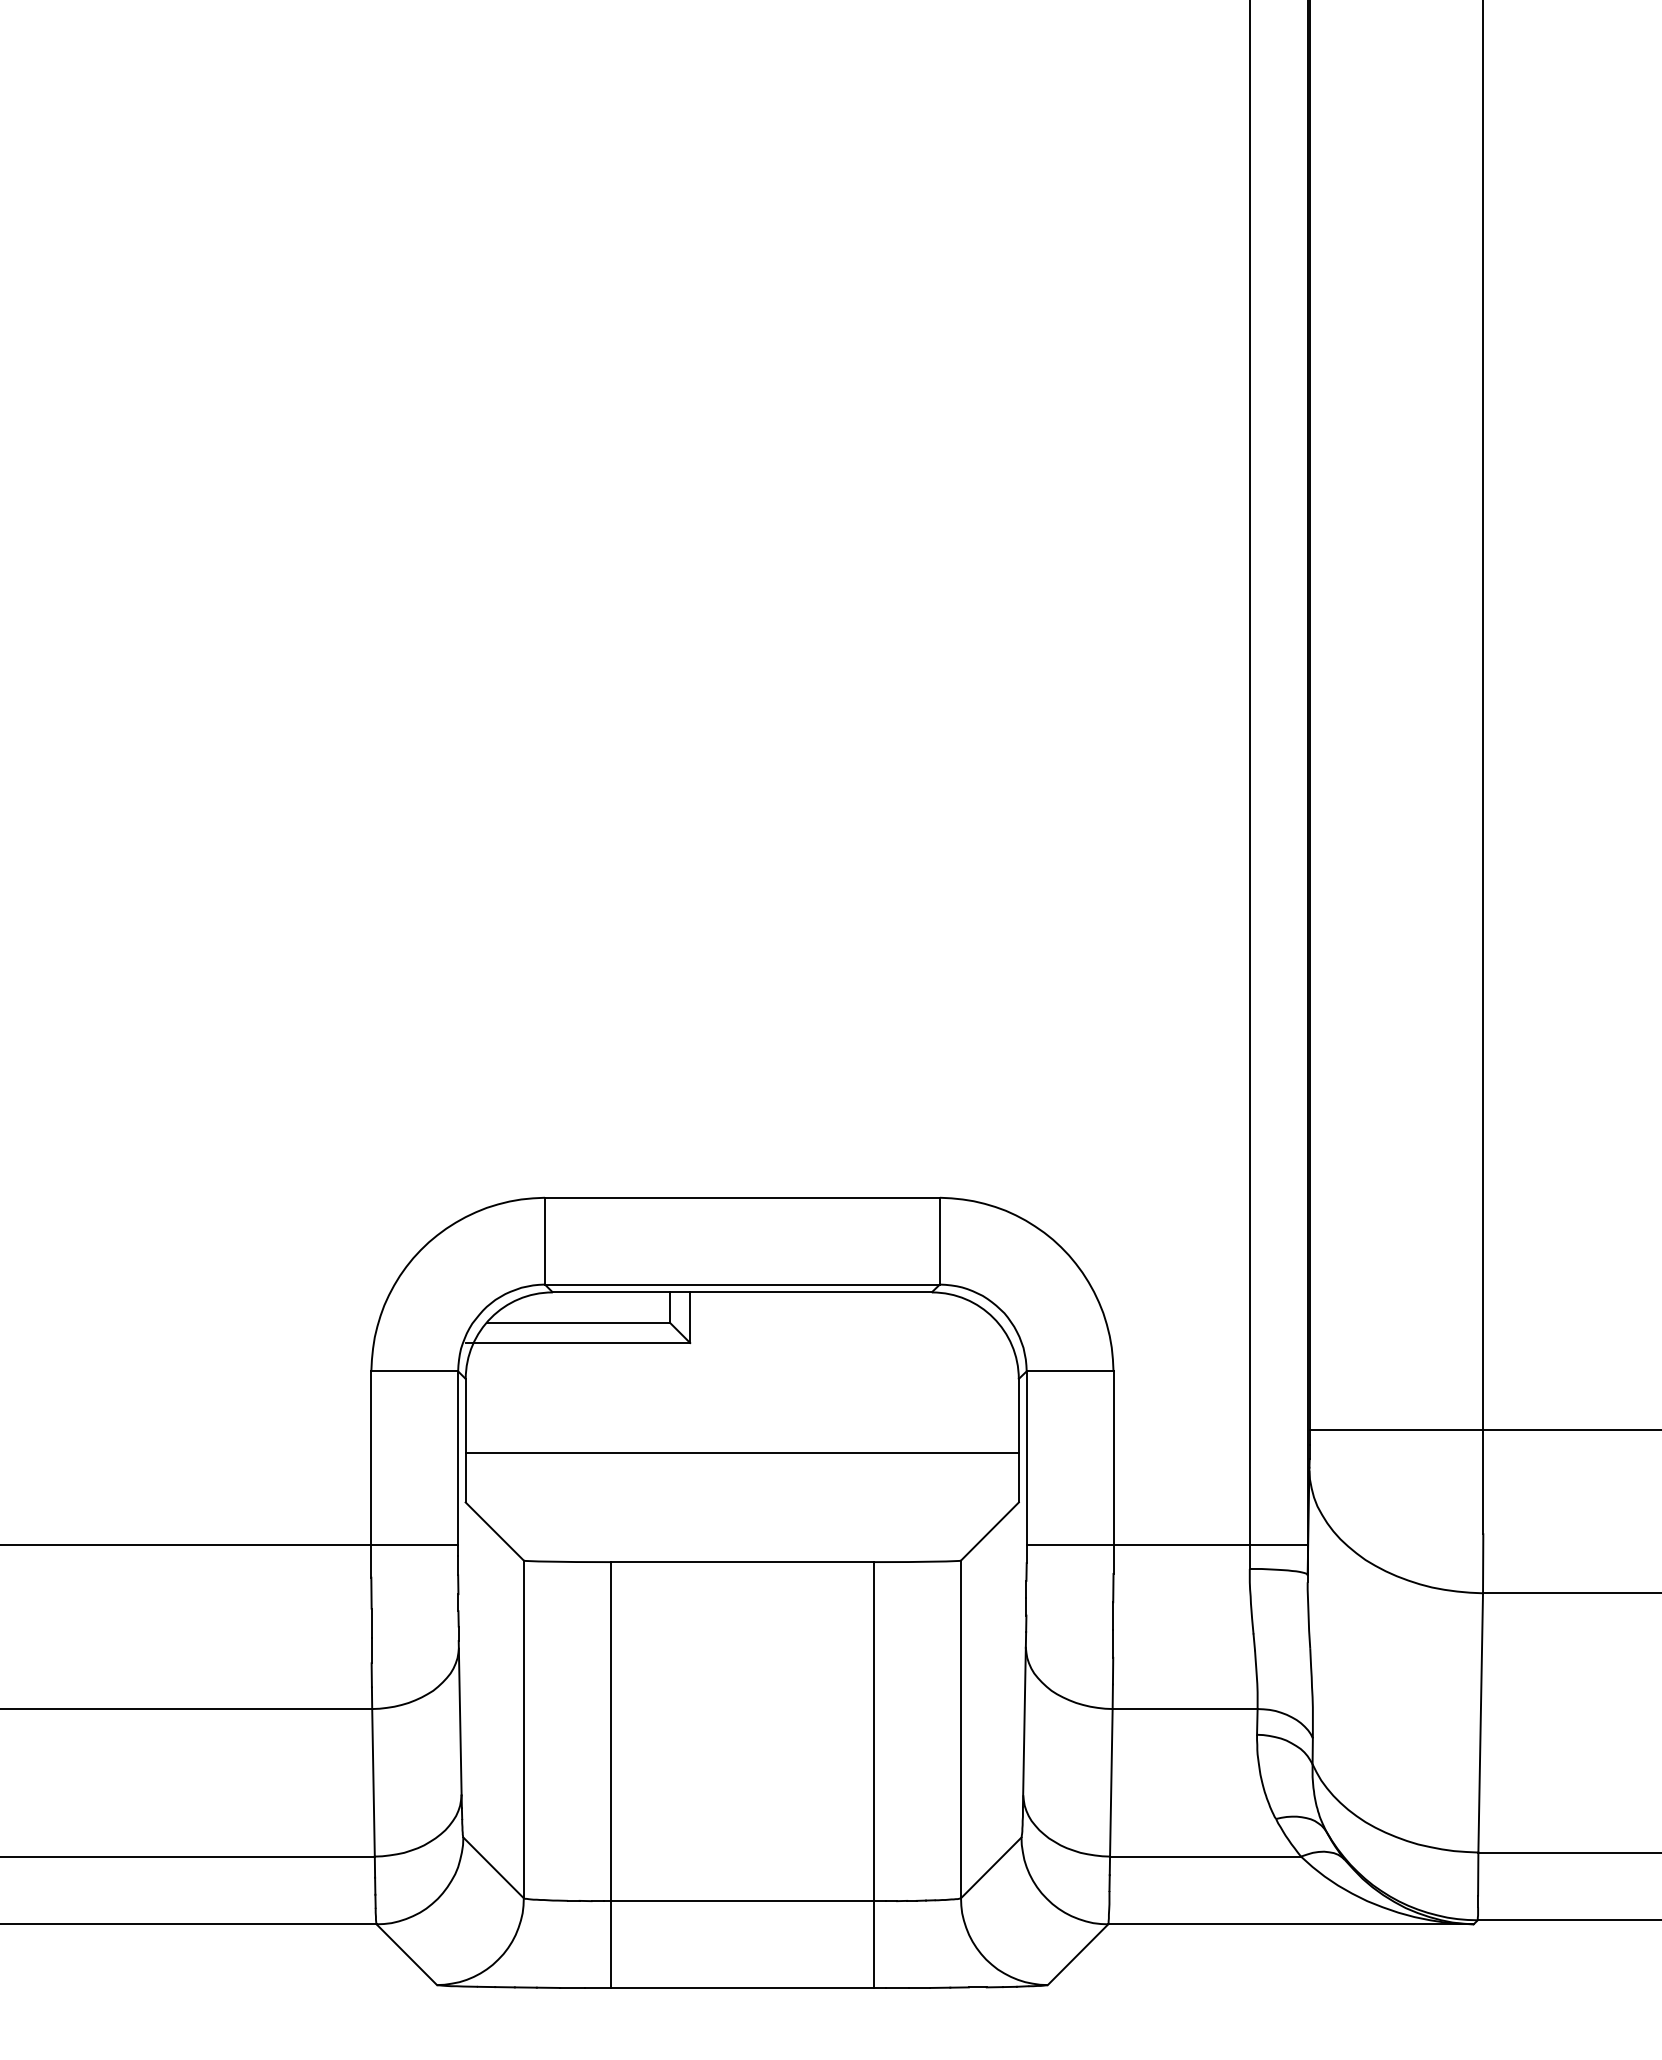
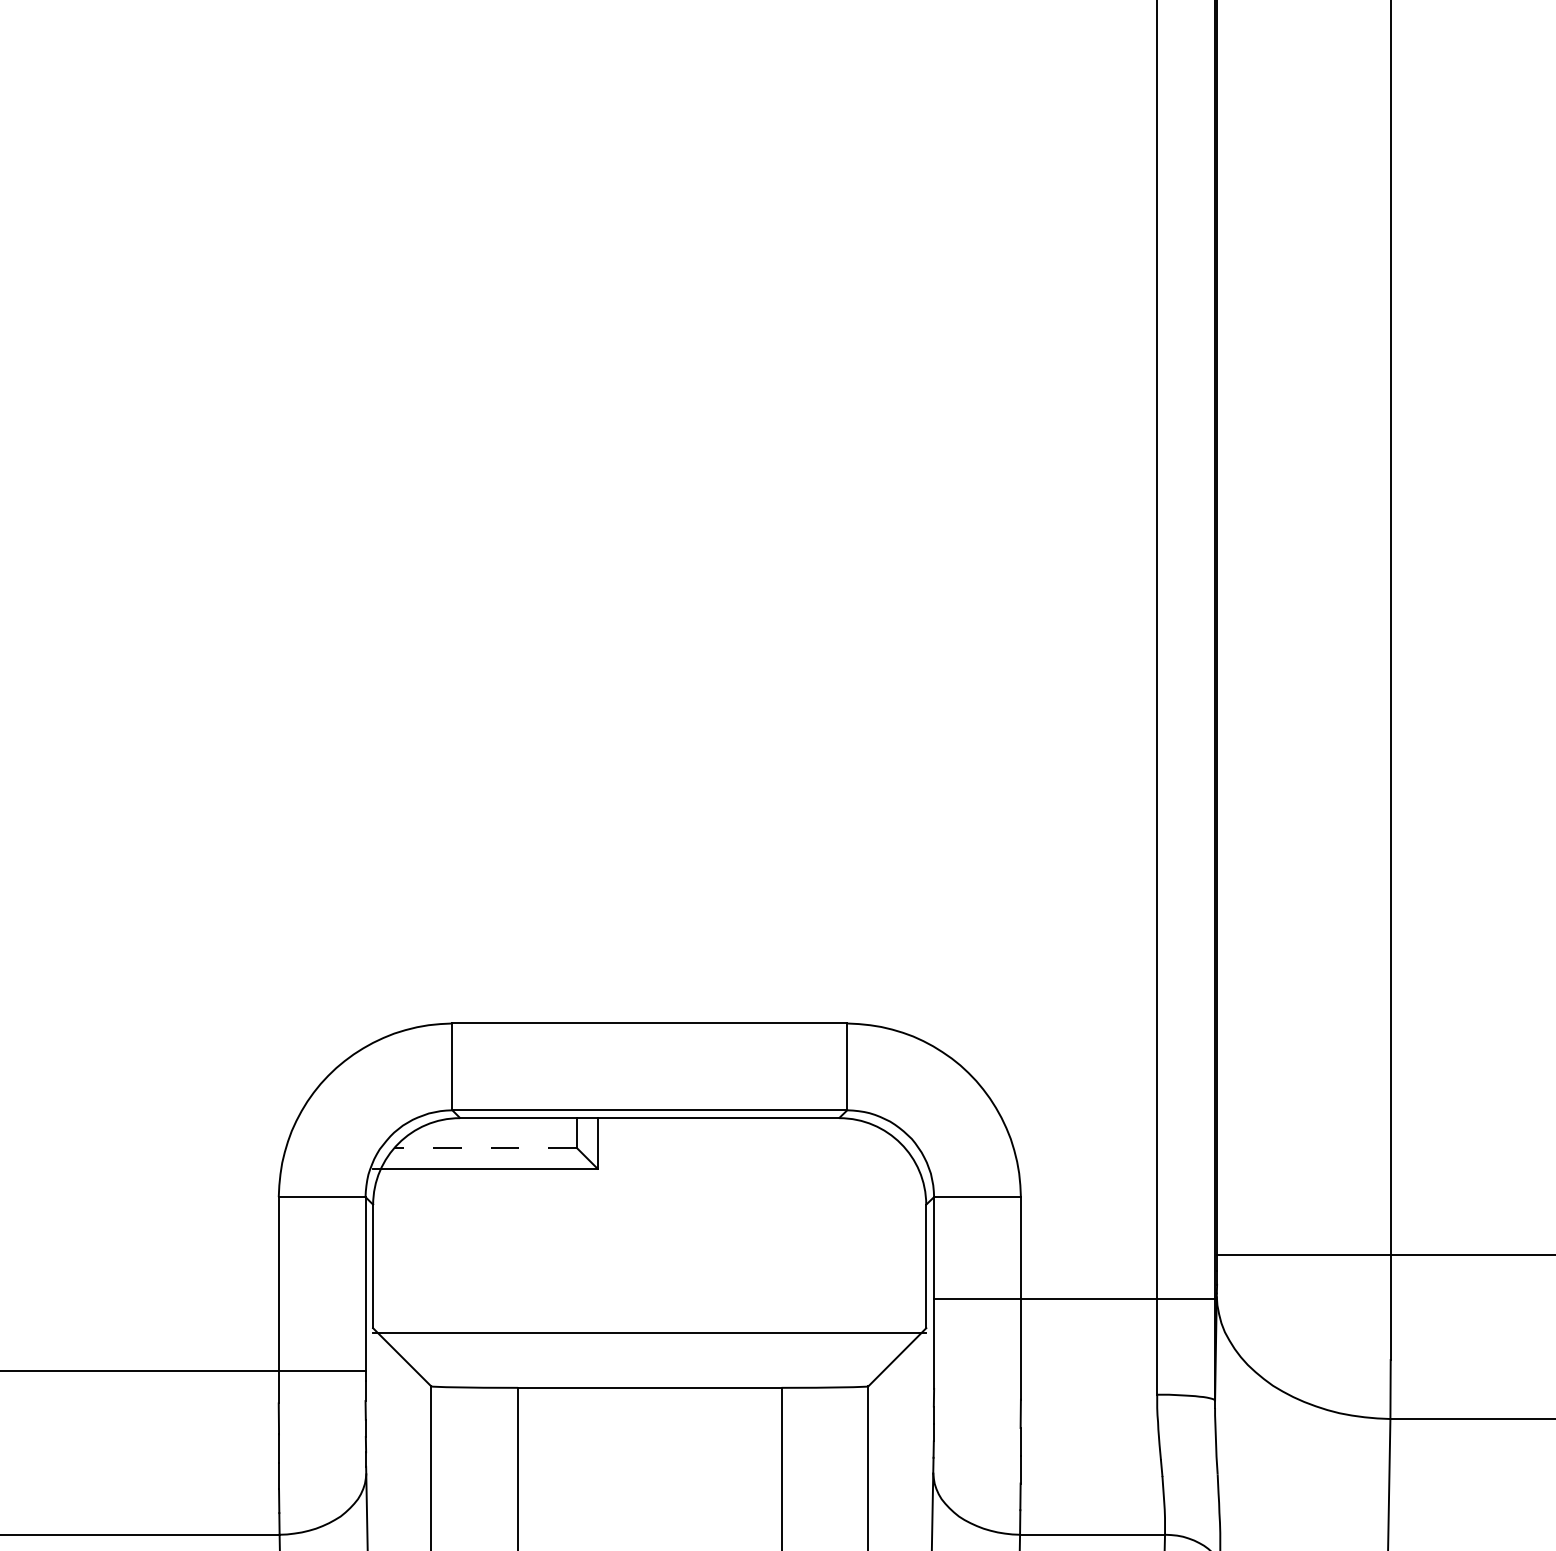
line: (578, 1322) -> (485, 1148), solid -> dashed
line: (741, 1452) -> (648, 1332), moved
line: (1166, 1545) -> (1073, 1299), moved

